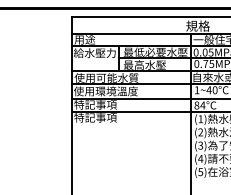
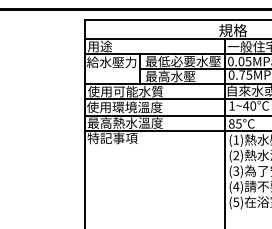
text: (105, 104) -> (124, 122), 特記事項 -> 最高熱水溫度
text: (202, 105) -> (238, 123), 84°C -> 85°C

